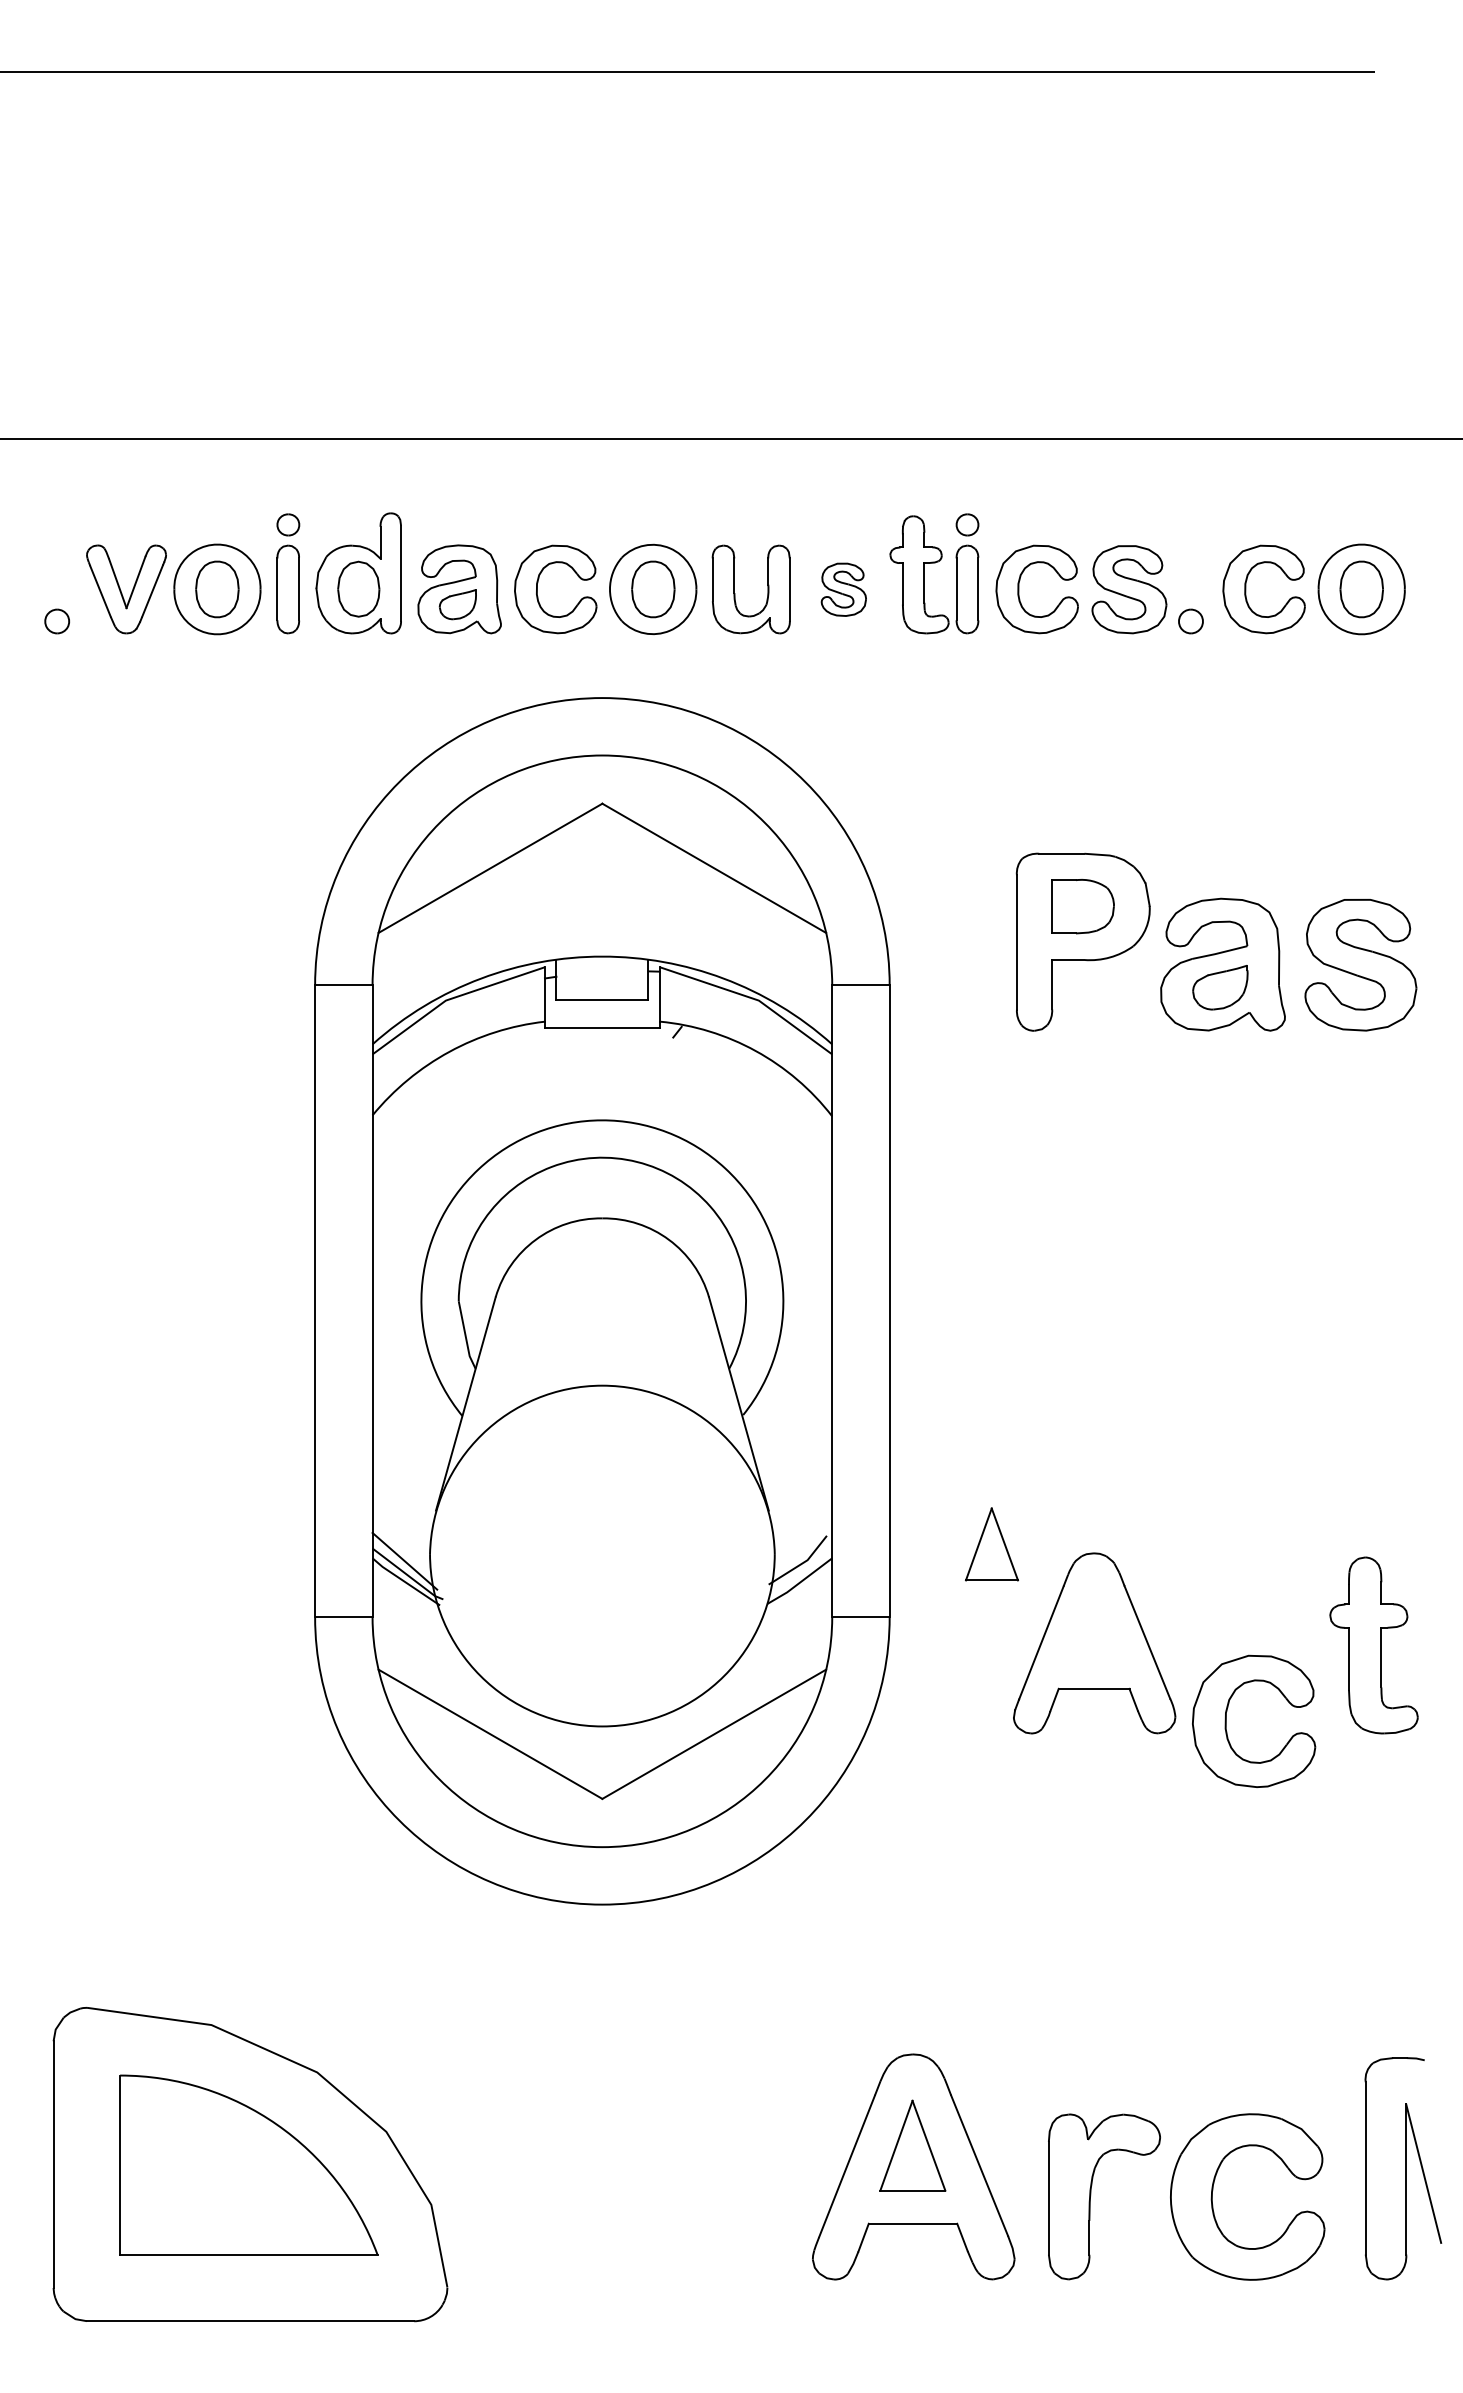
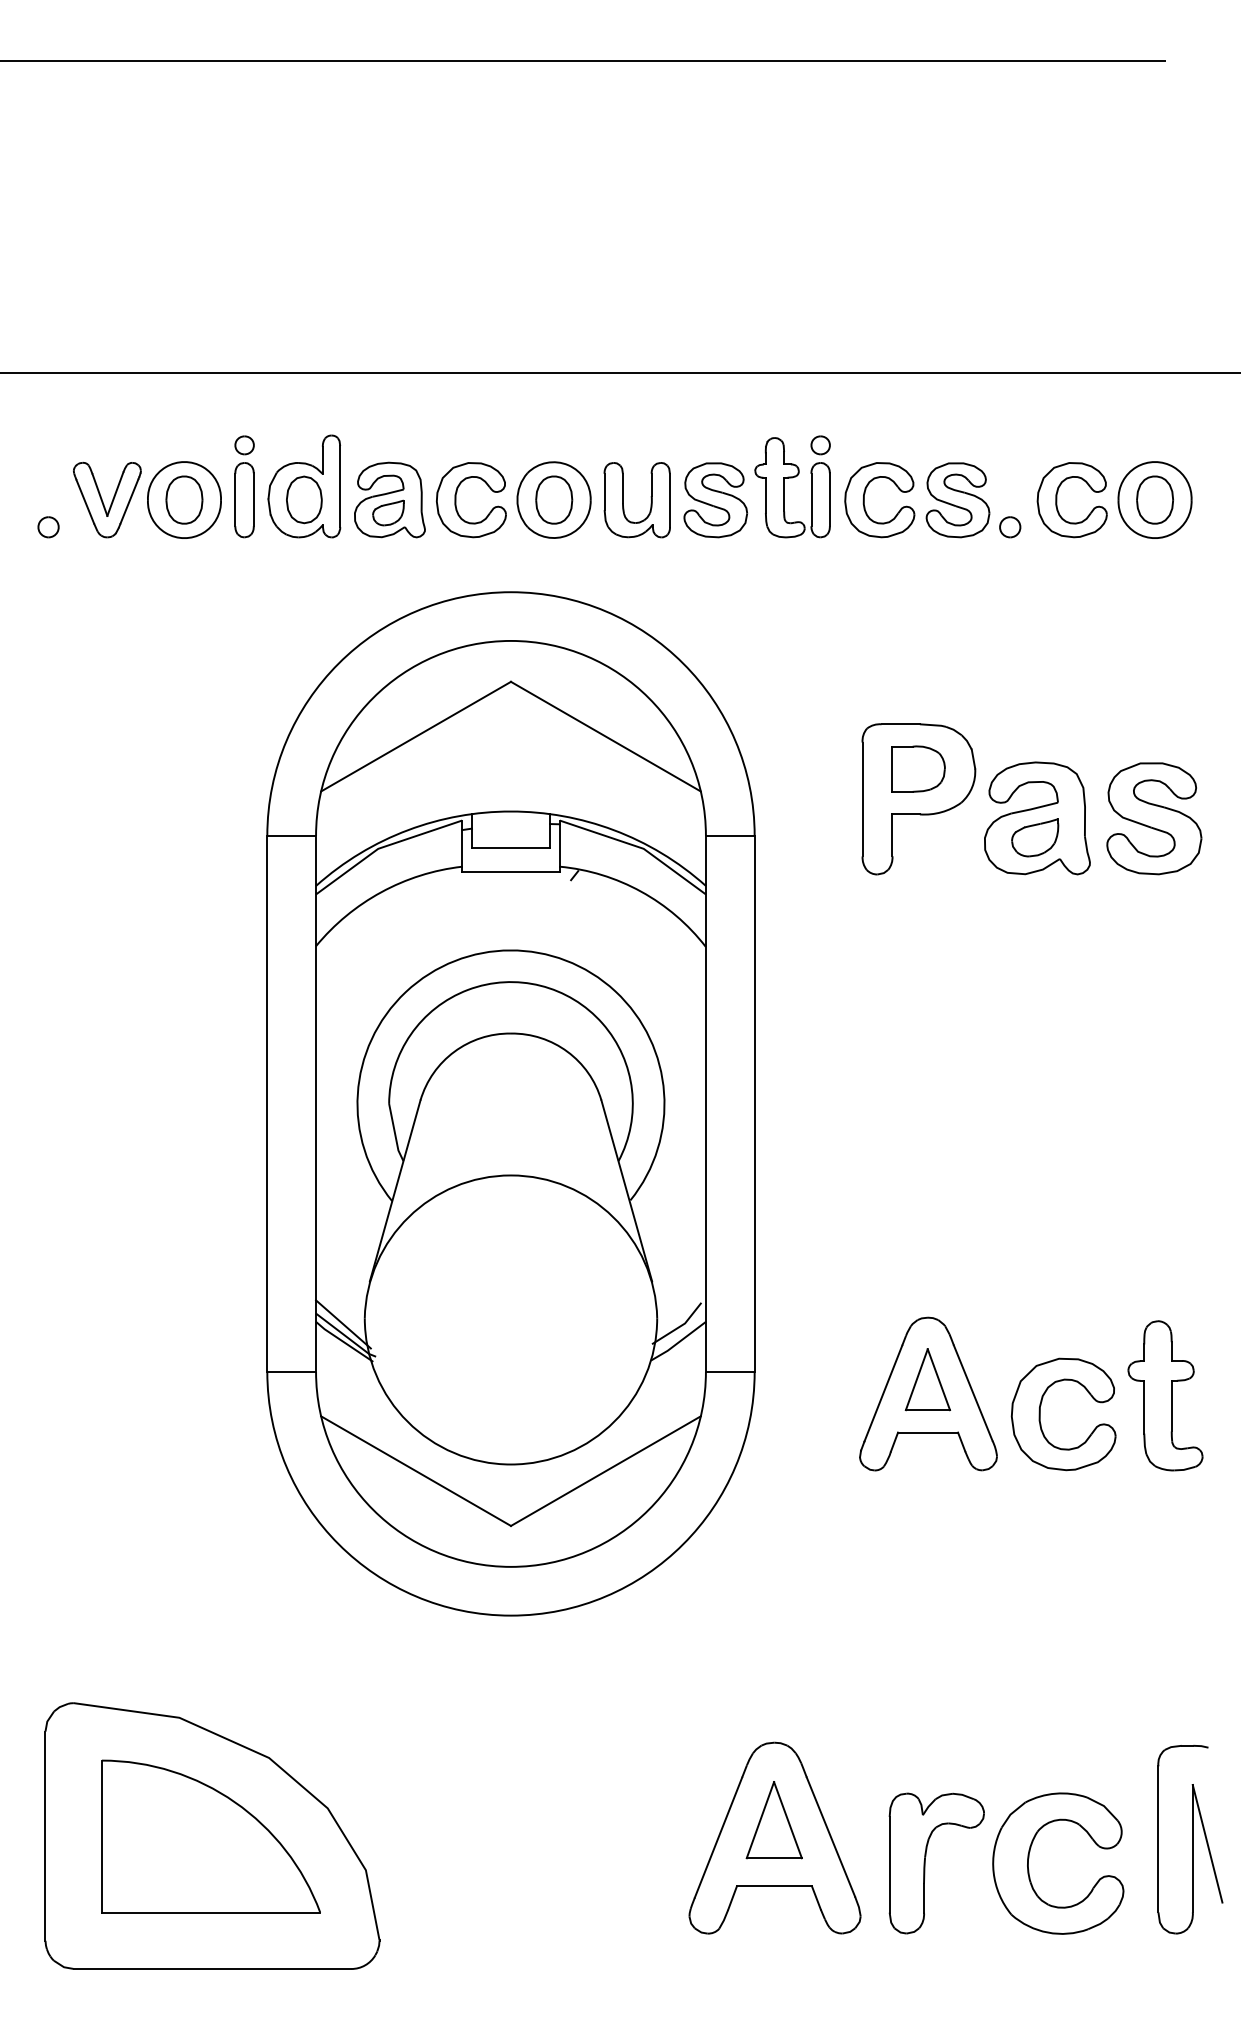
part: (843, 589) -> (715, 500), size x1.67
part: (991, 1544) -> (927, 1379), moved
part: (1226, 1720) -> (1040, 1413), moved

